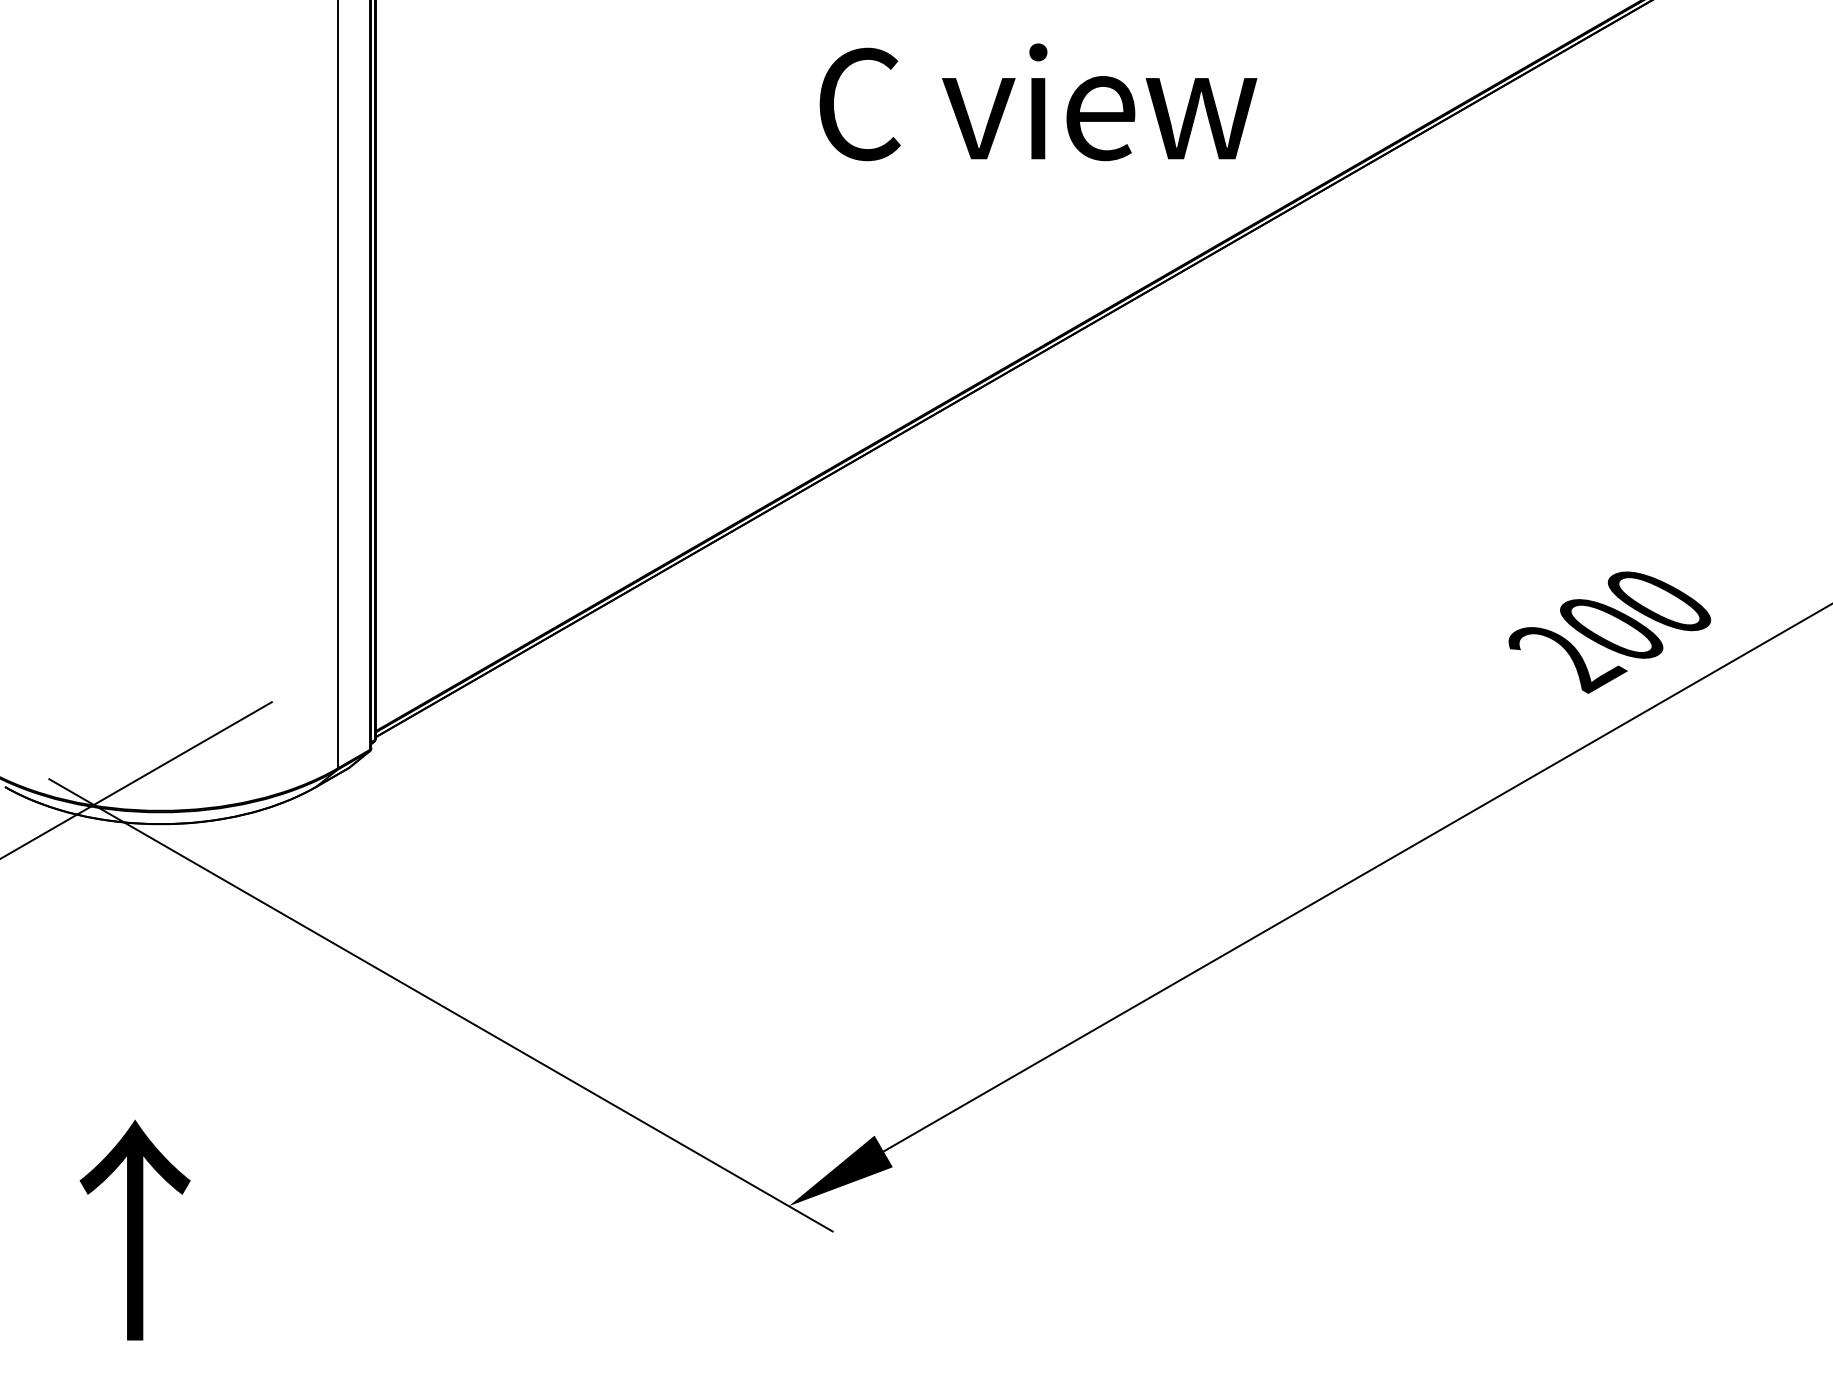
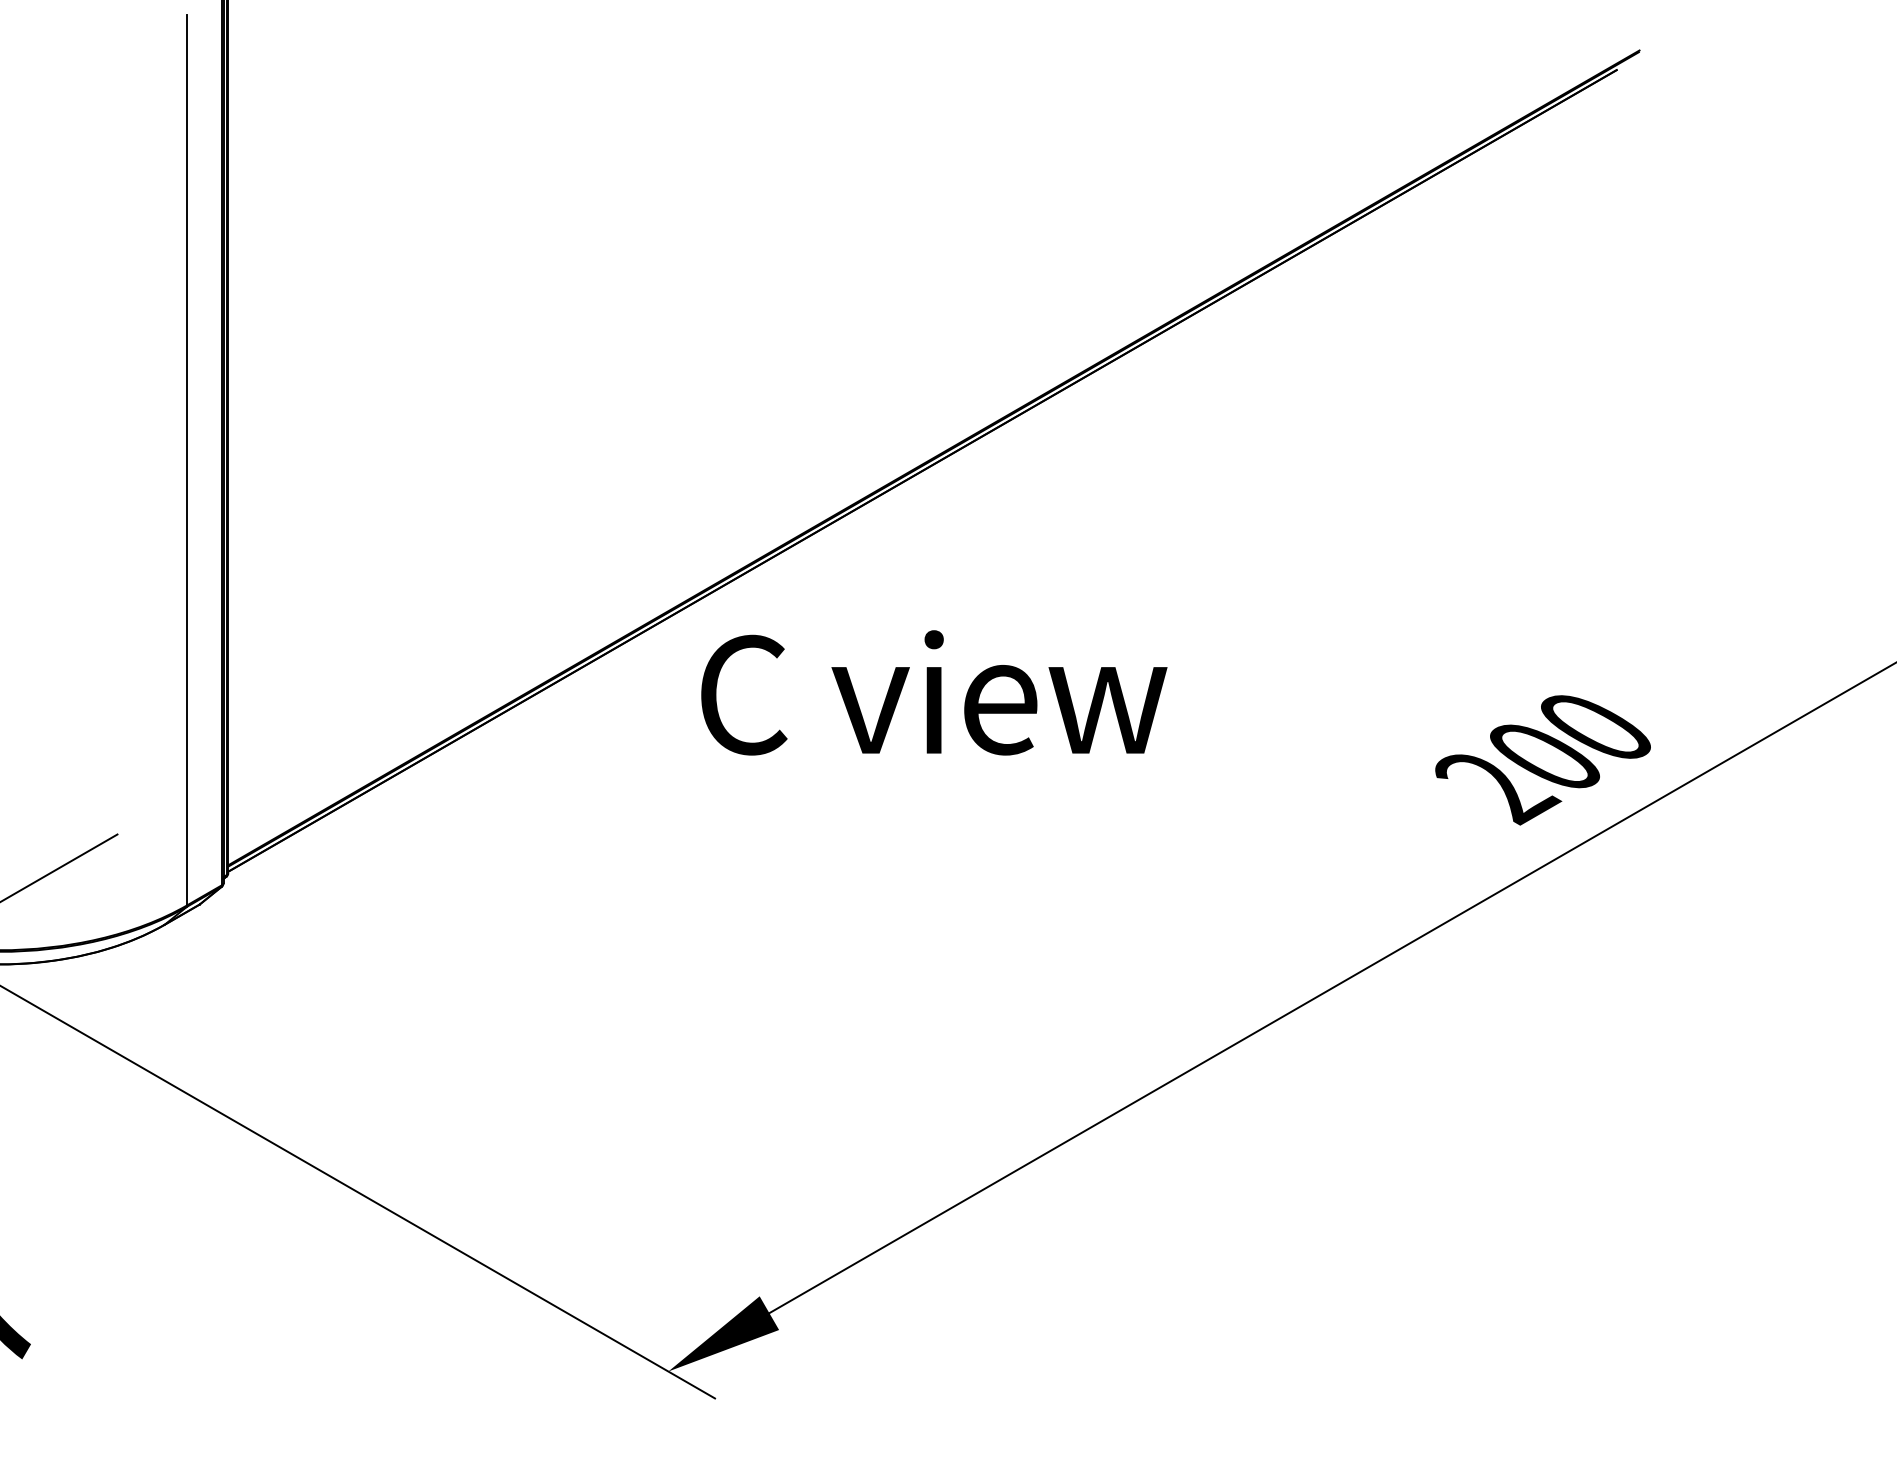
text: (1038, 102) -> (934, 693), moved

